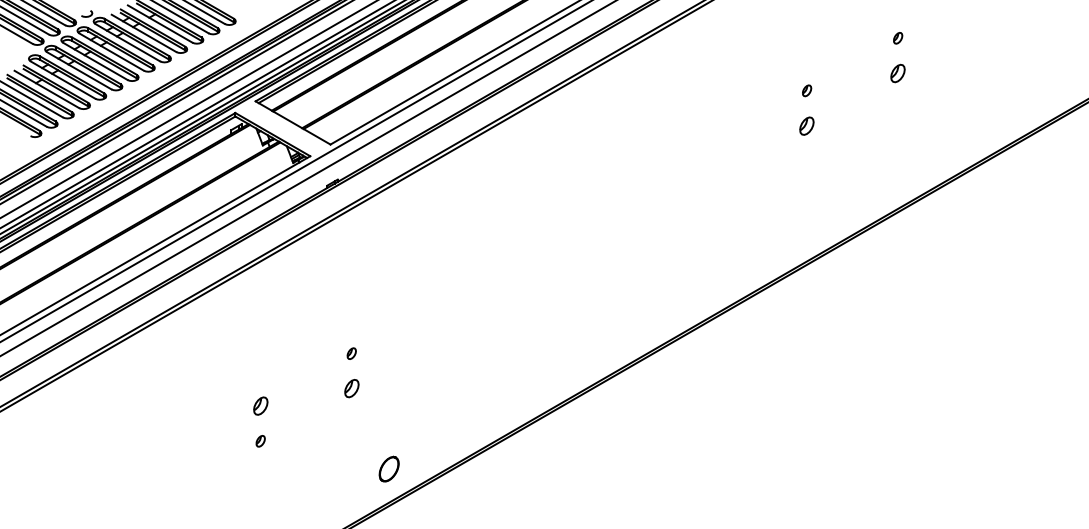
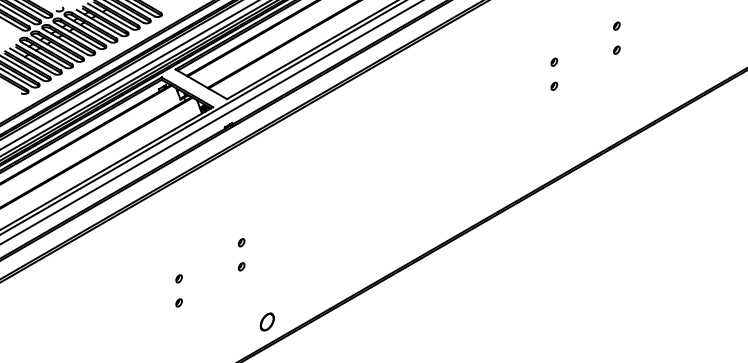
part: (897, 72) -> (616, 49), size x0.62
part: (807, 124) -> (554, 85), size x0.62
part: (351, 388) -> (241, 266), size x0.62
part: (259, 405) -> (178, 278), size x0.62

